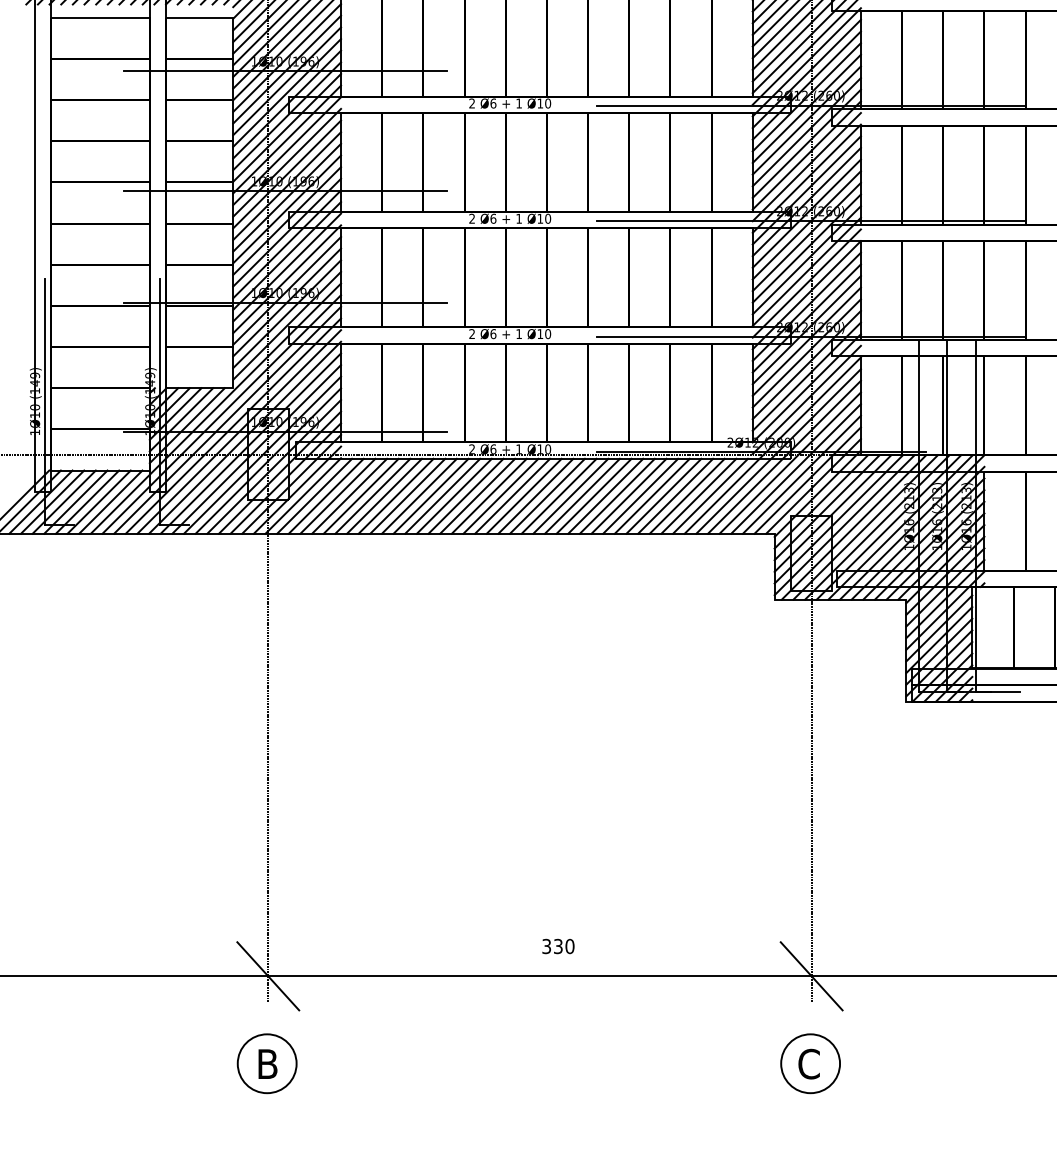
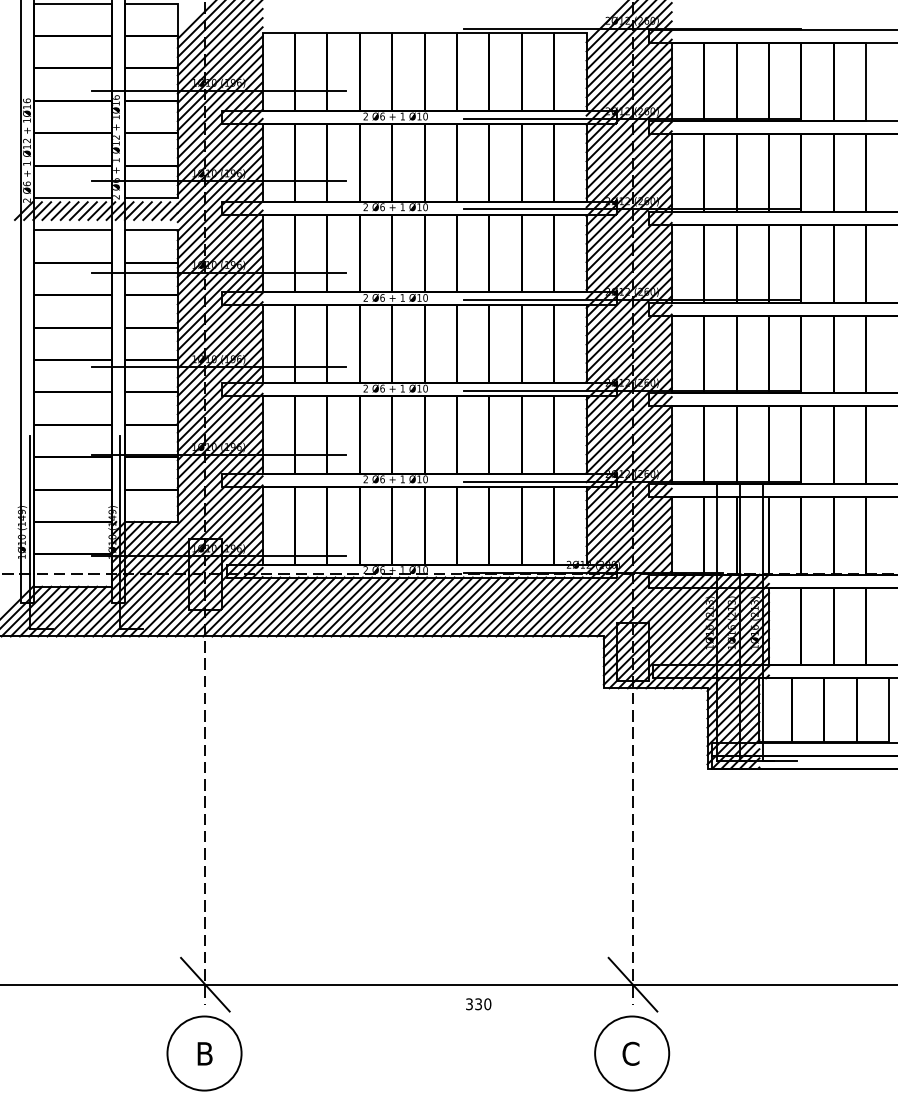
text: (558, 946) -> (478, 1004), moved
circle: (267, 1063) -> (204, 1053), size x1.6
circle: (809, 1063) -> (631, 1053), size x1.6

